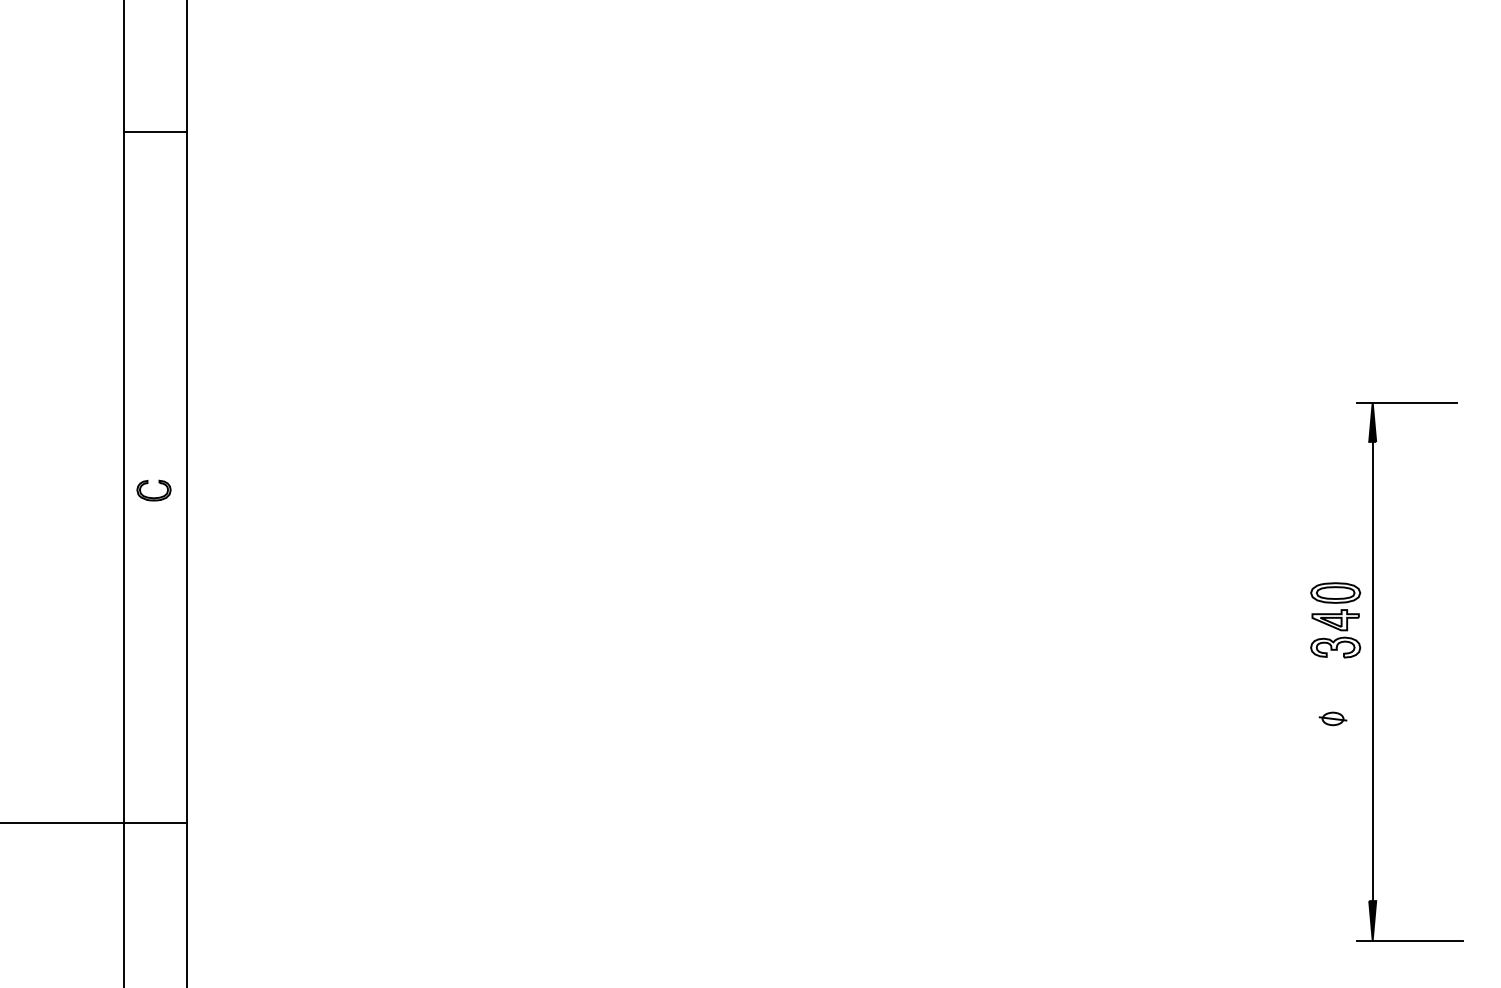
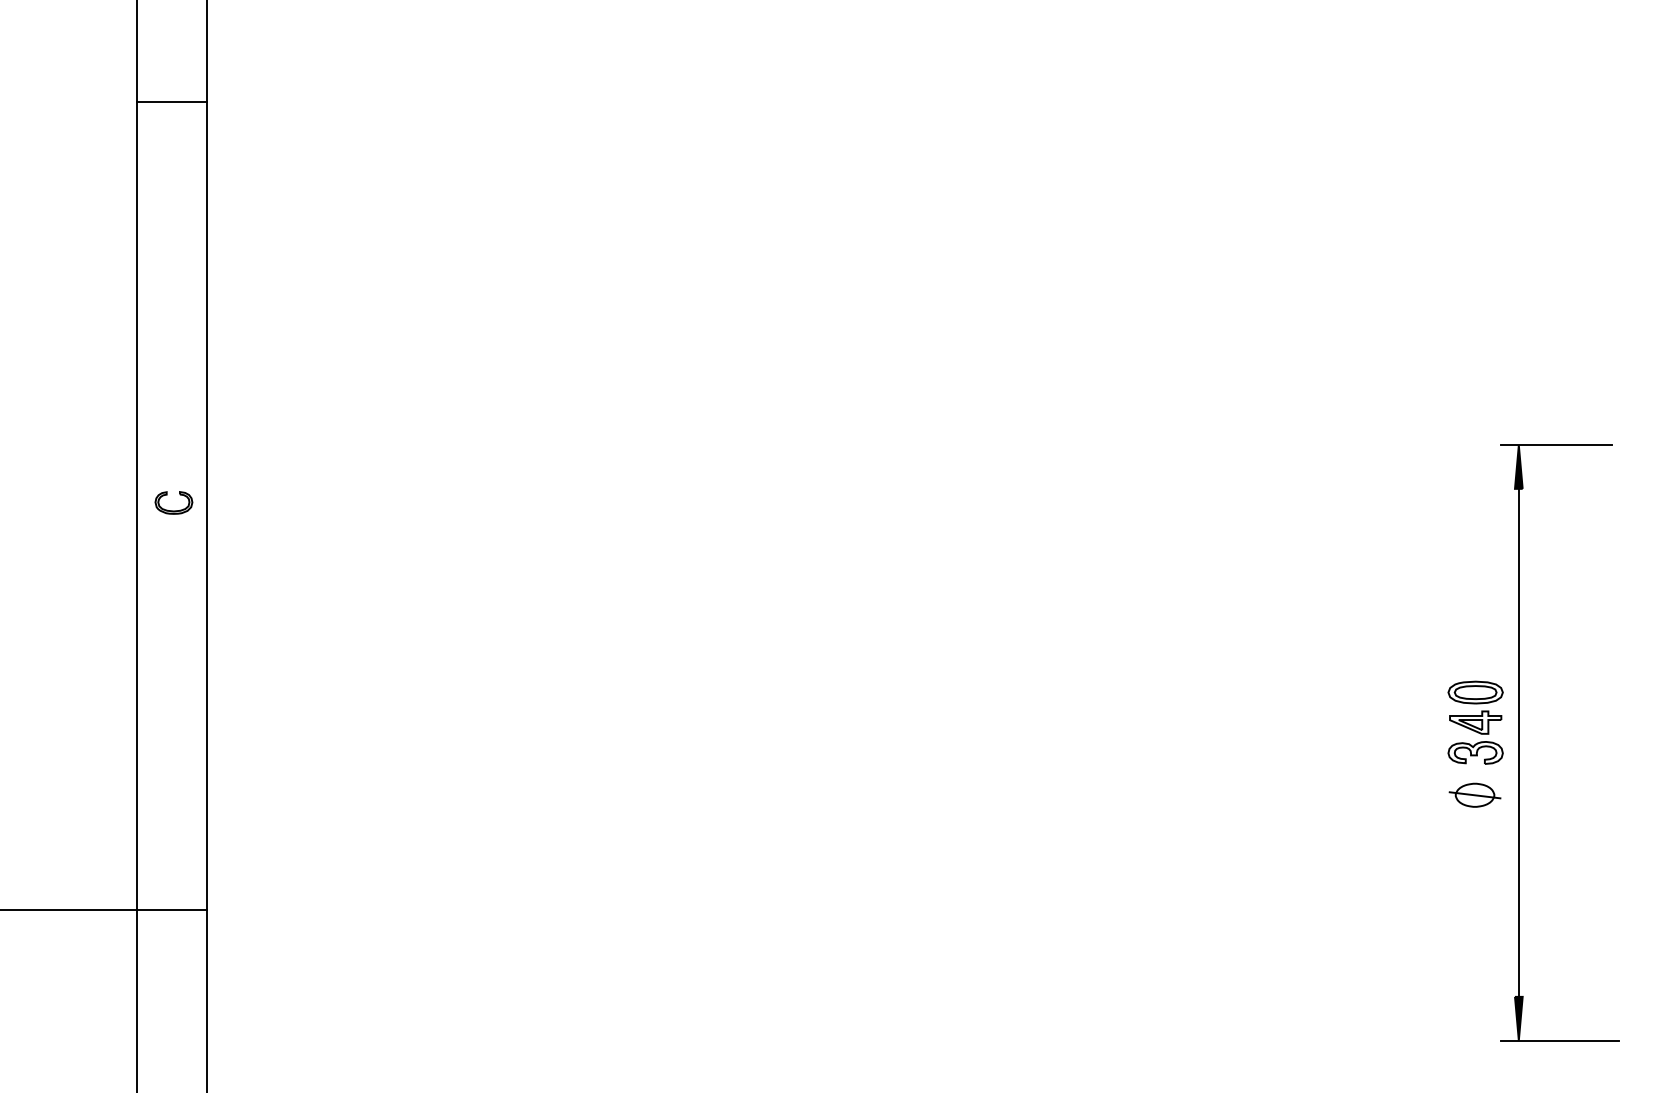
line: (155, 131) -> (172, 101), moved
part: (153, 497) -> (173, 510), moved
part: (1335, 620) -> (1475, 722), moved
part: (1332, 718) -> (1474, 794), size x1.67

